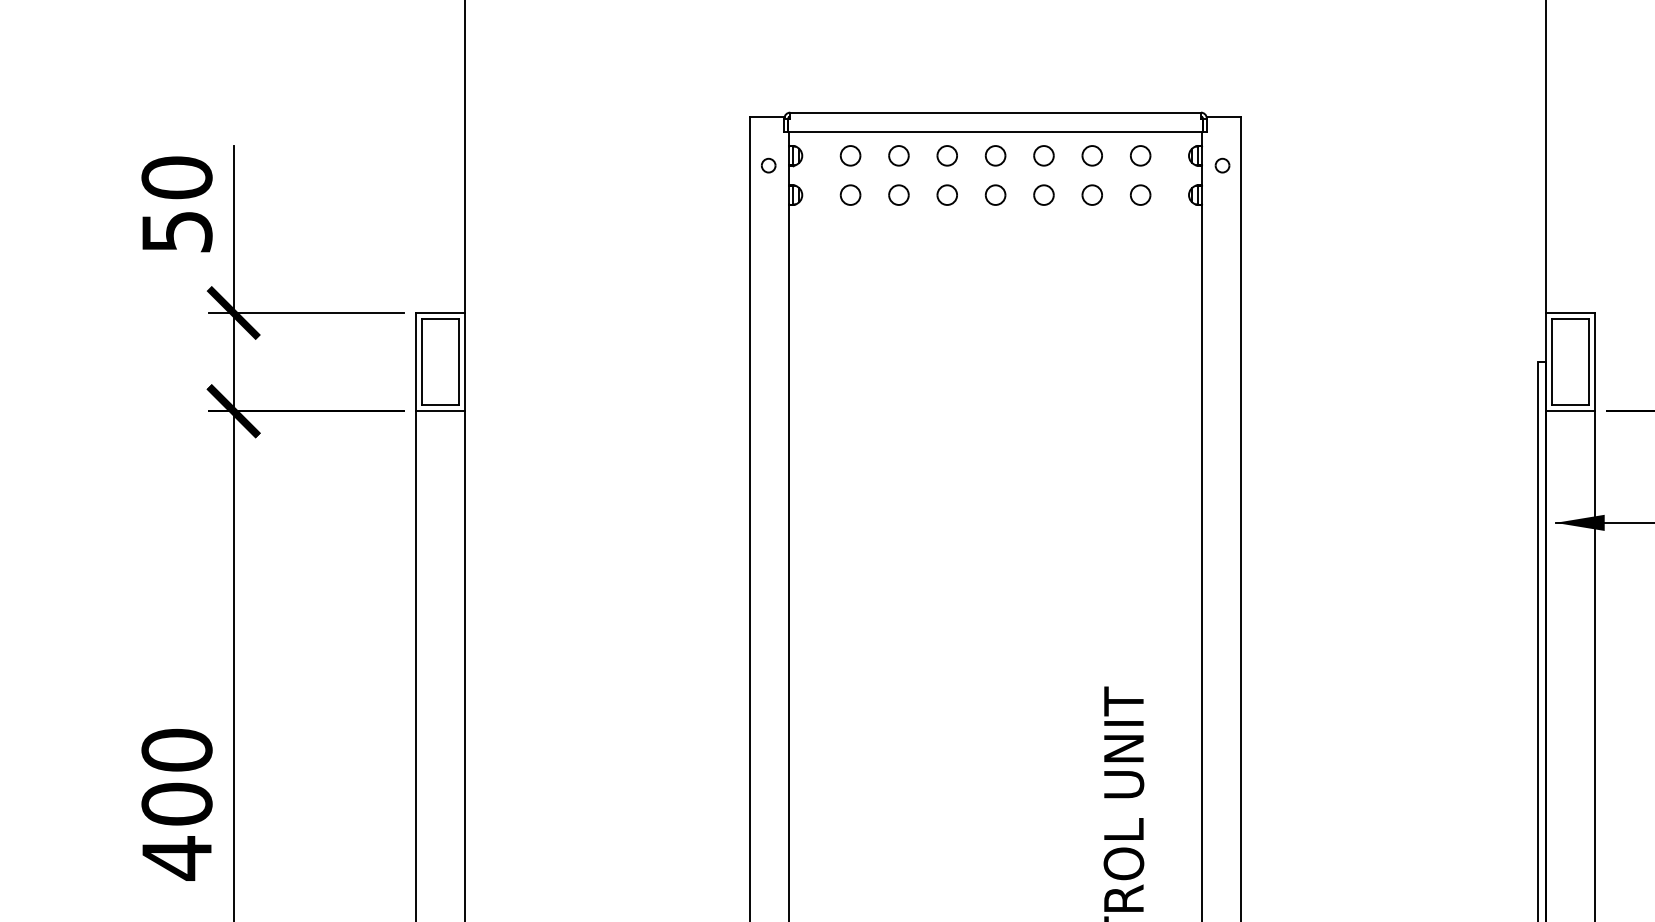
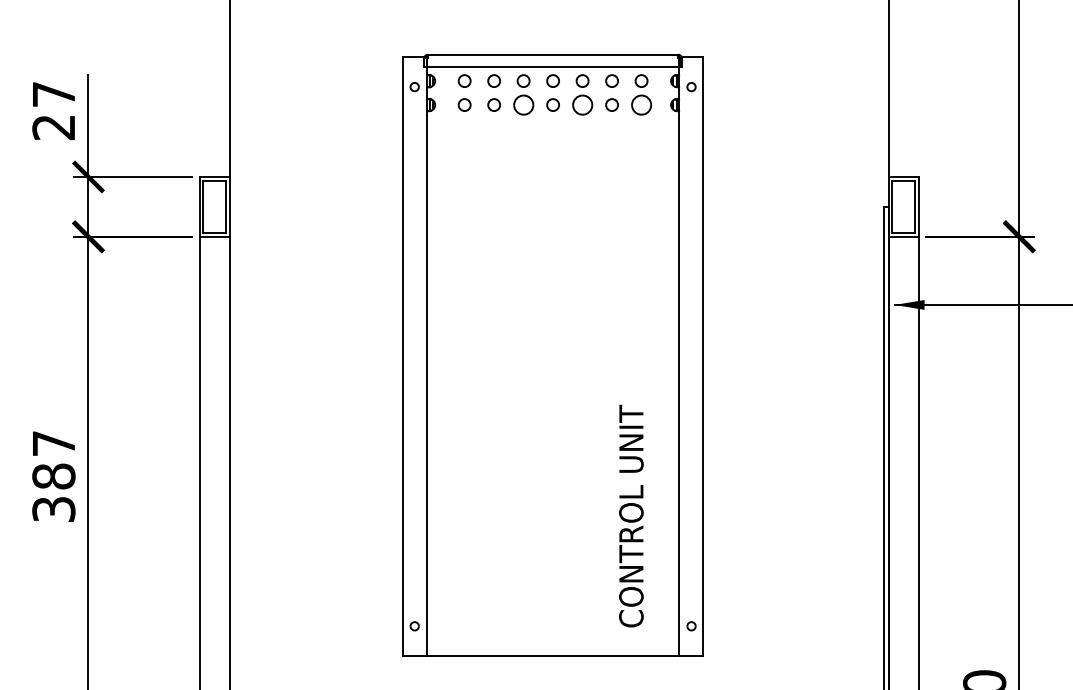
part: (947, 194) -> (523, 104), size x1.6
part: (1043, 194) -> (582, 104), size x1.6
part: (1140, 194) -> (641, 104), size x1.6
text: (176, 204) -> (53, 110), 50 -> 27
text: (176, 804) -> (53, 476), 400 -> 387

